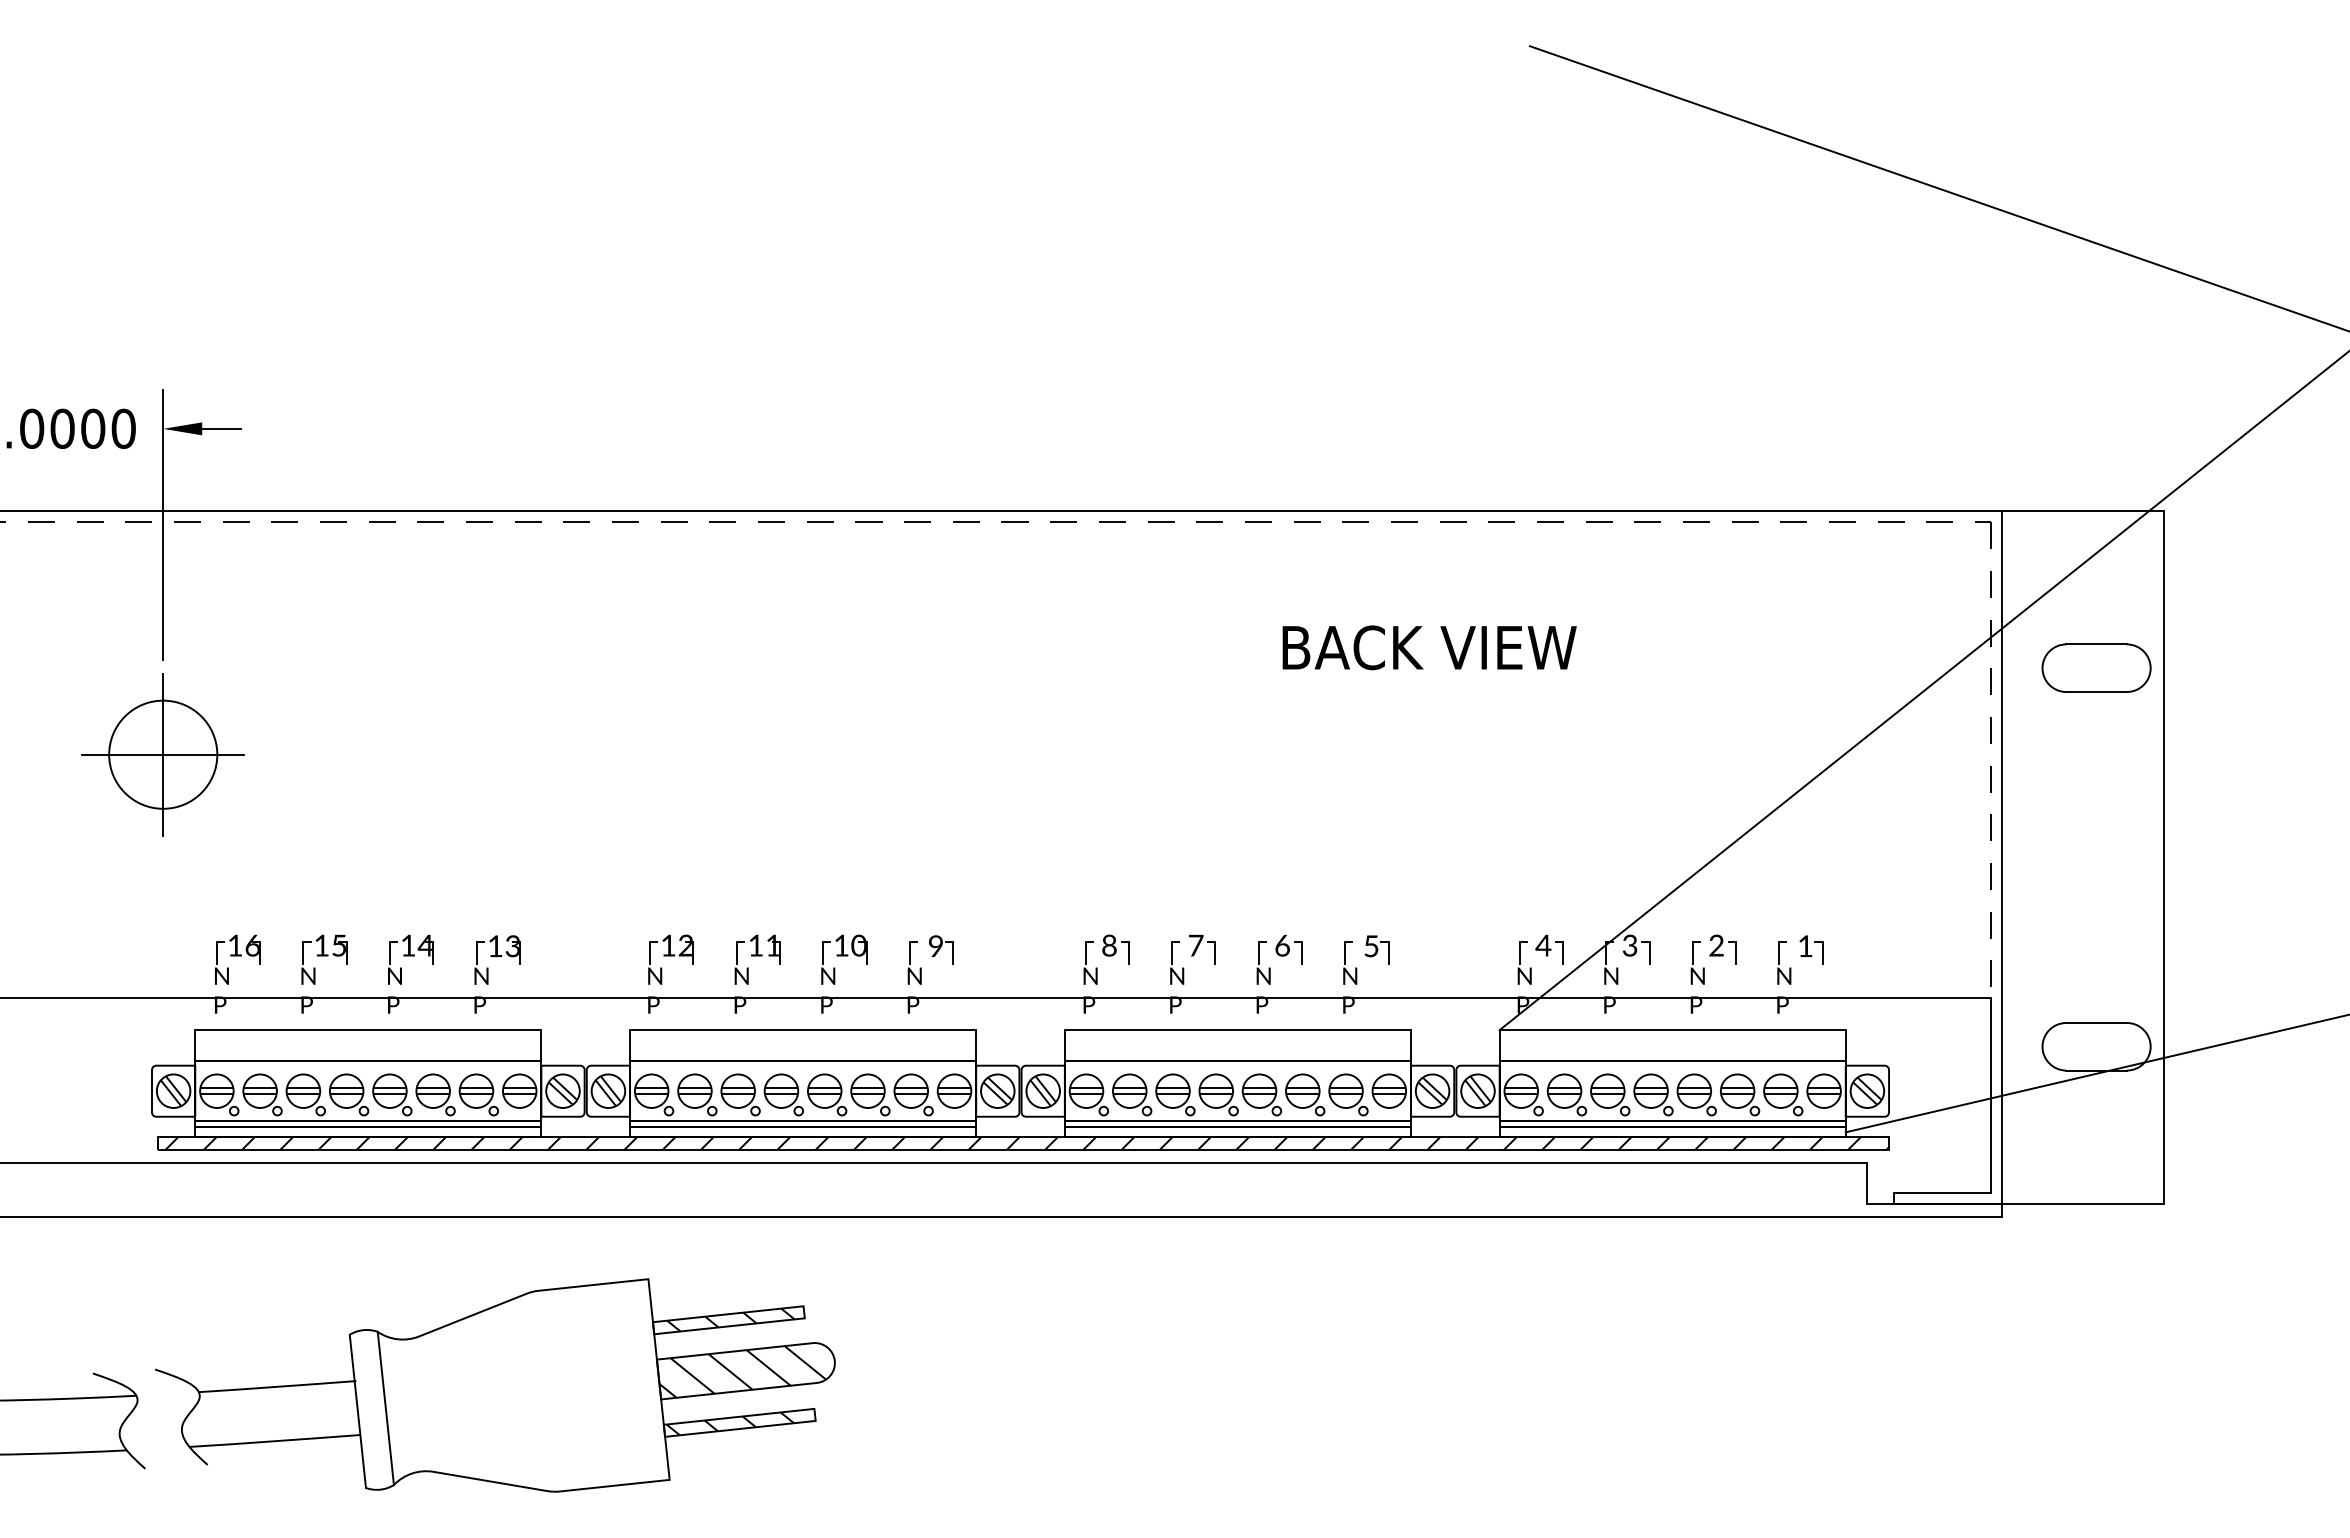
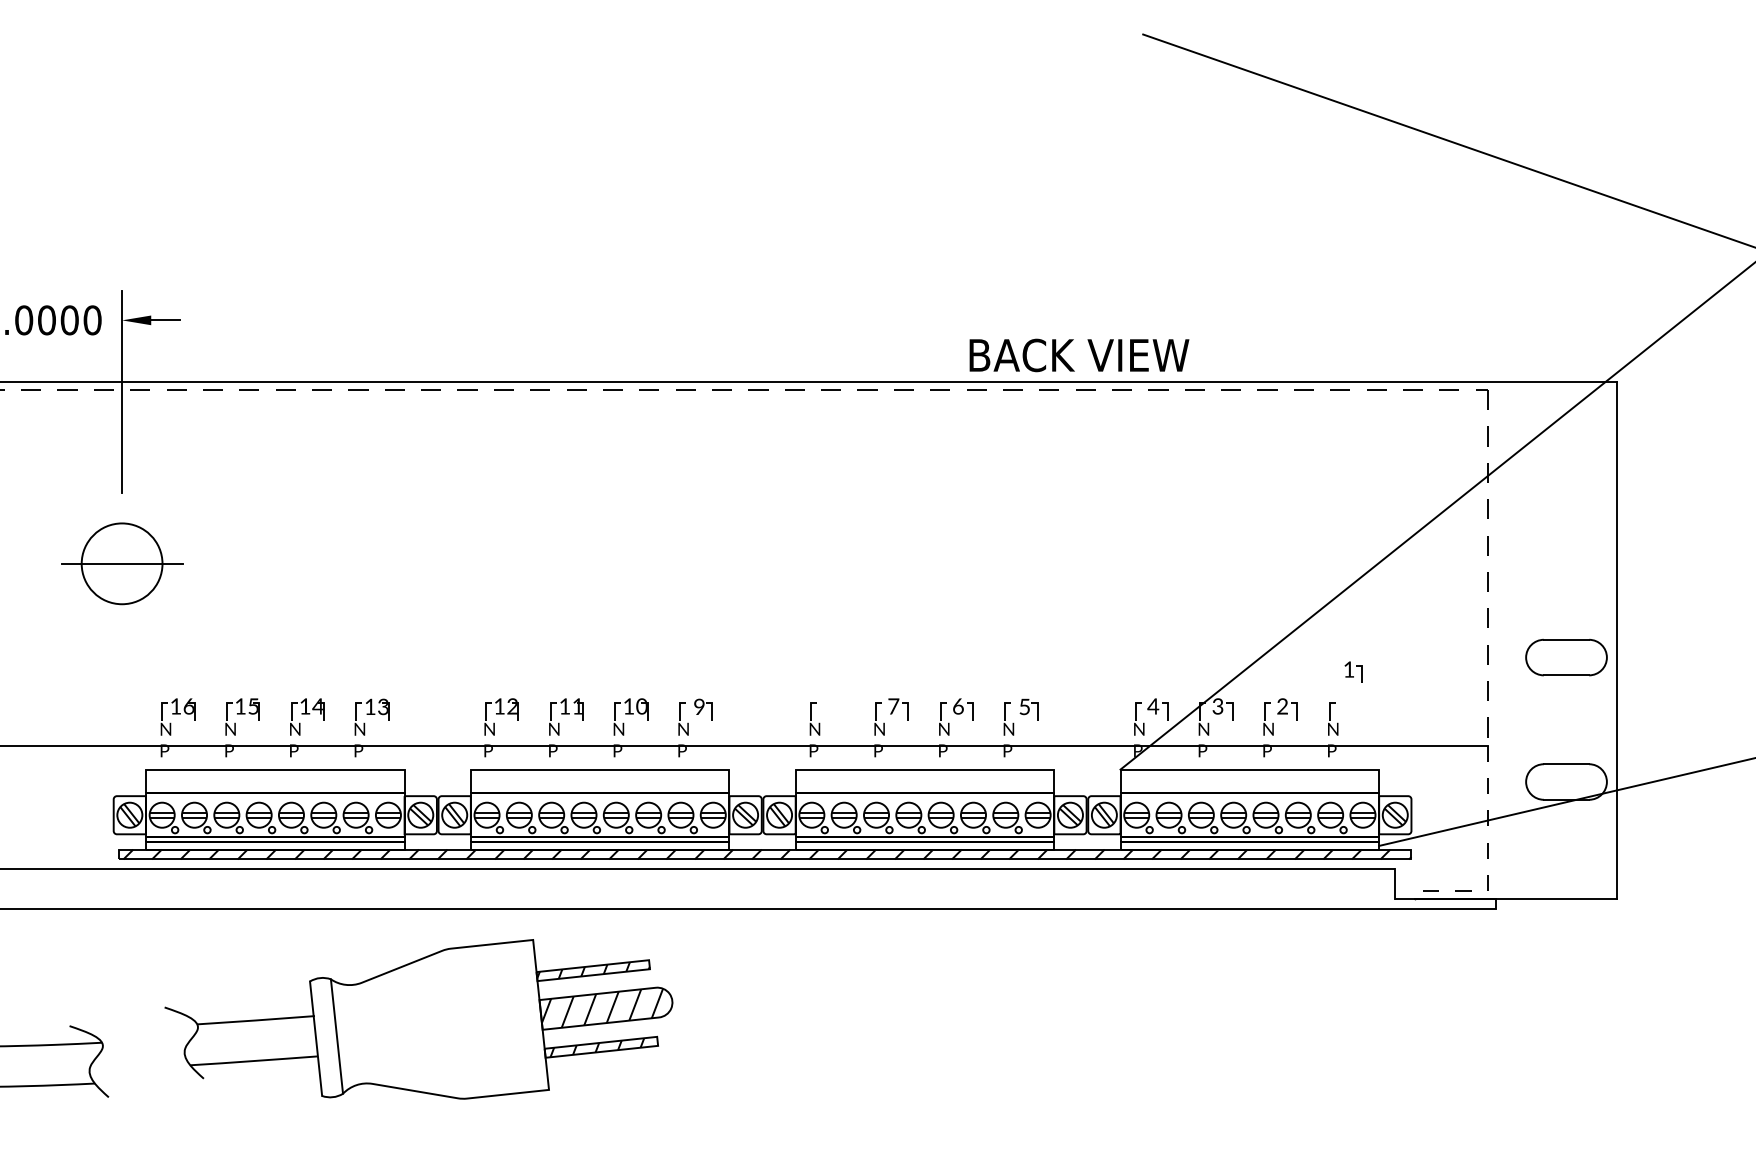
text: (1429, 647) -> (1079, 355), moved
part: (2096, 667) -> (1566, 657), moved
line: (163, 754) -> (122, 563), removed
line: (2001, 857) -> (1495, 640), removed
part: (1115, 949) -> (833, 709), removed
part: (1811, 949) -> (1353, 671), moved
line: (1991, 1150) -> (1488, 859), solid -> dashed
part: (495, 1385) -> (418, 1019), moved

